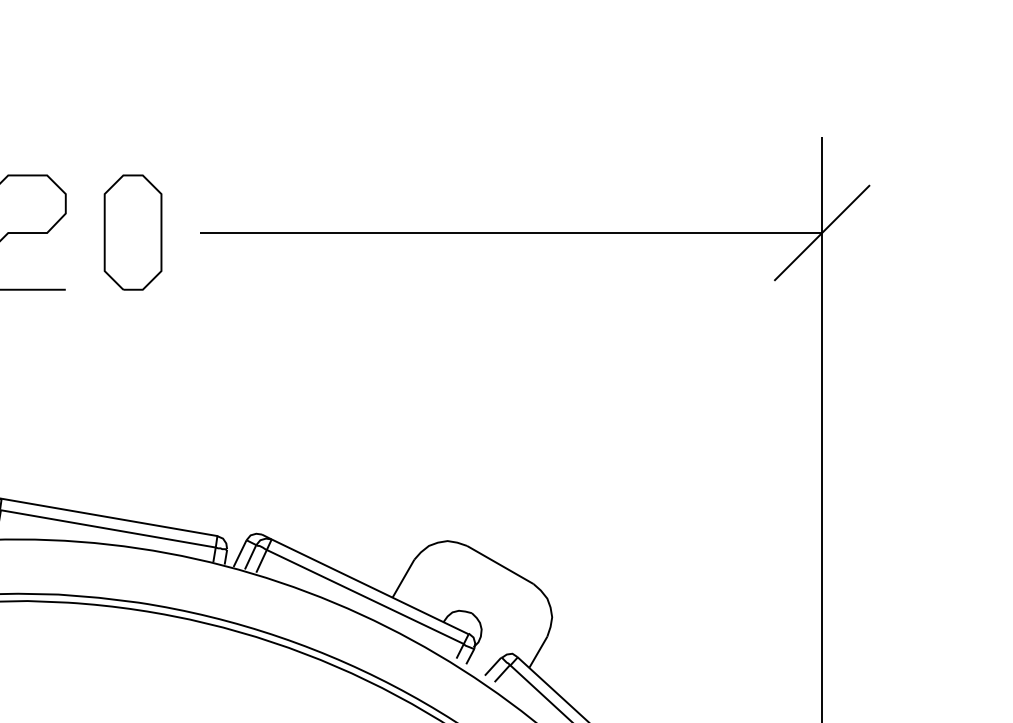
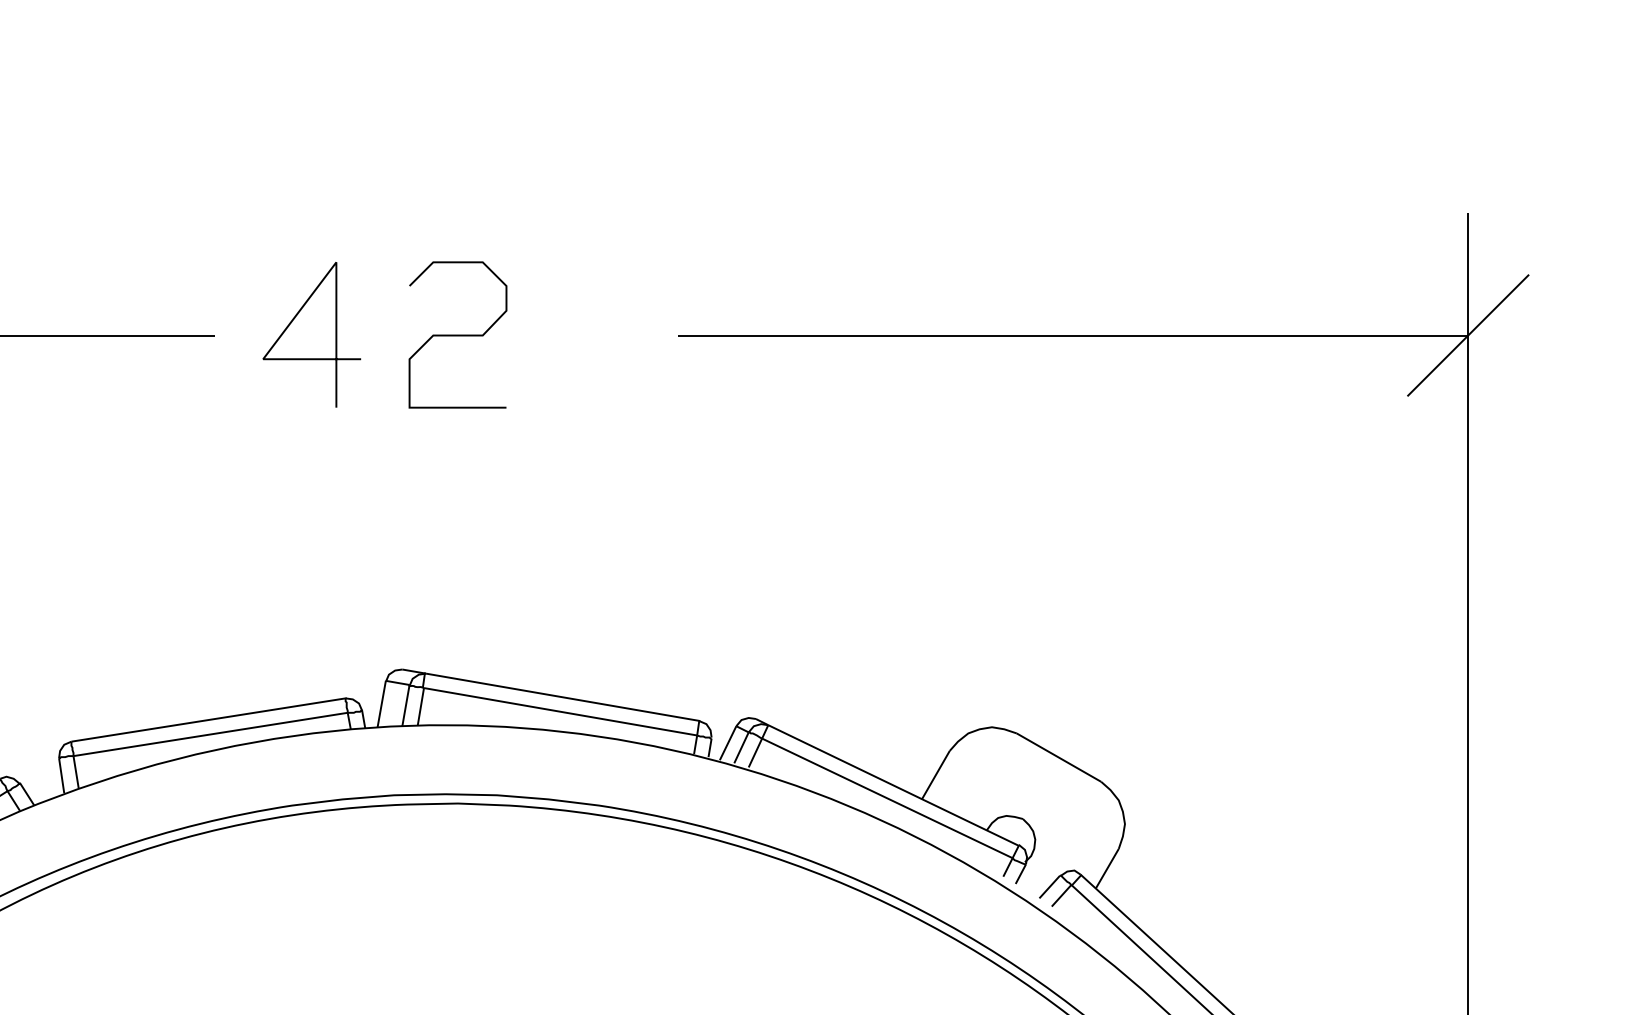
part: (132, 232) -> (591, 334), removed

